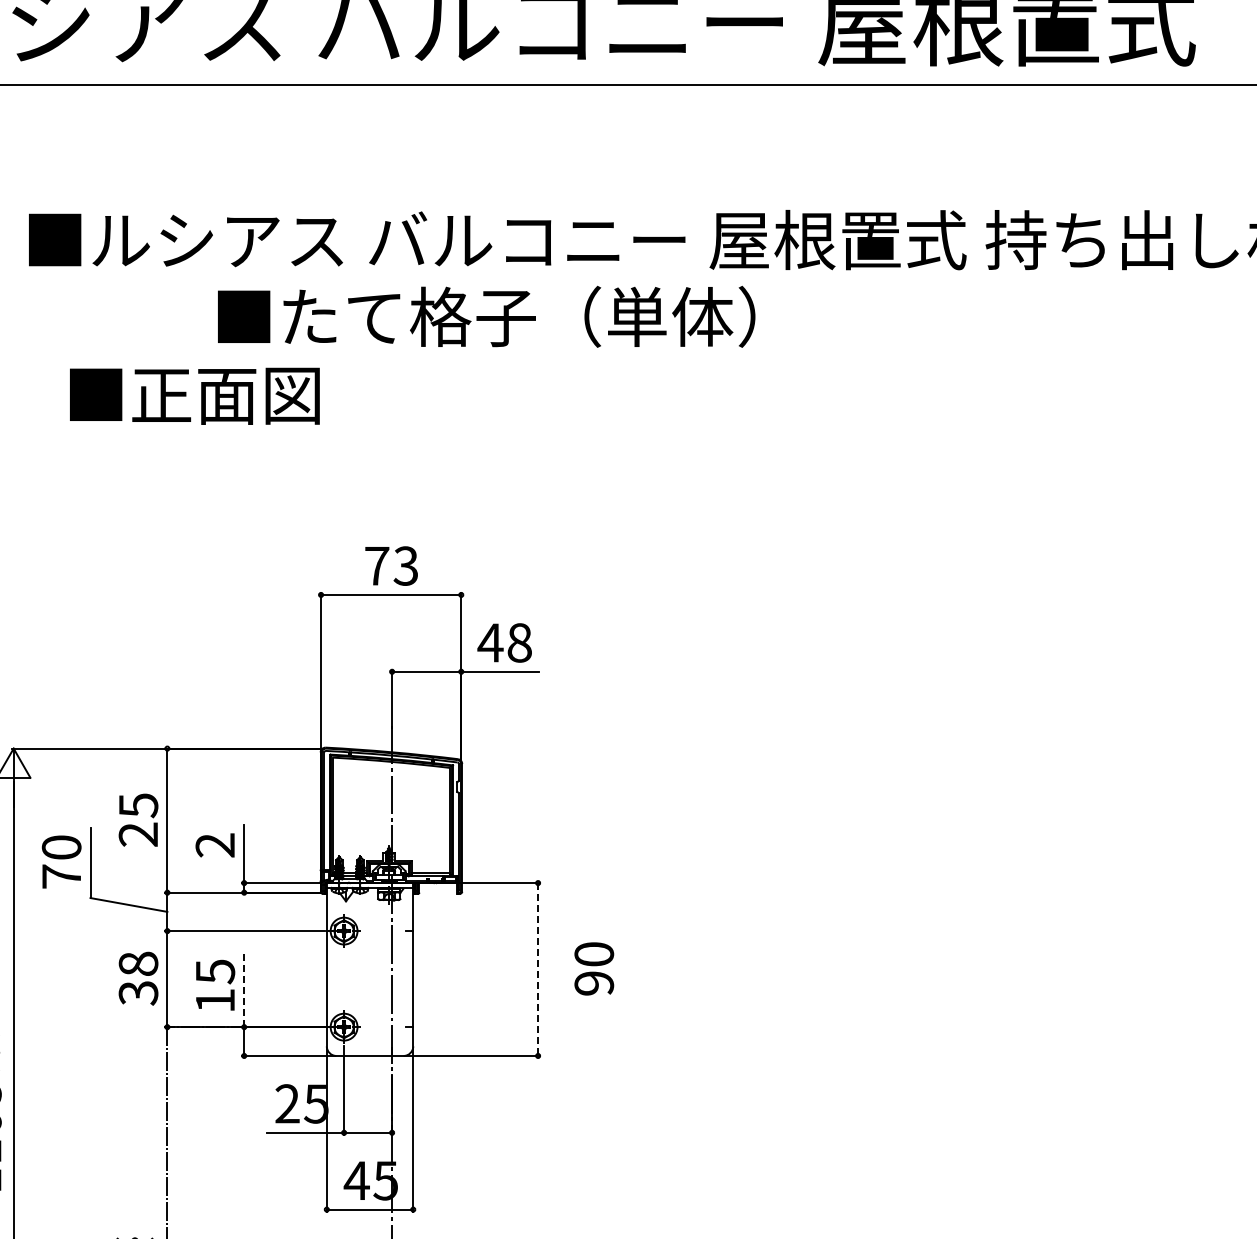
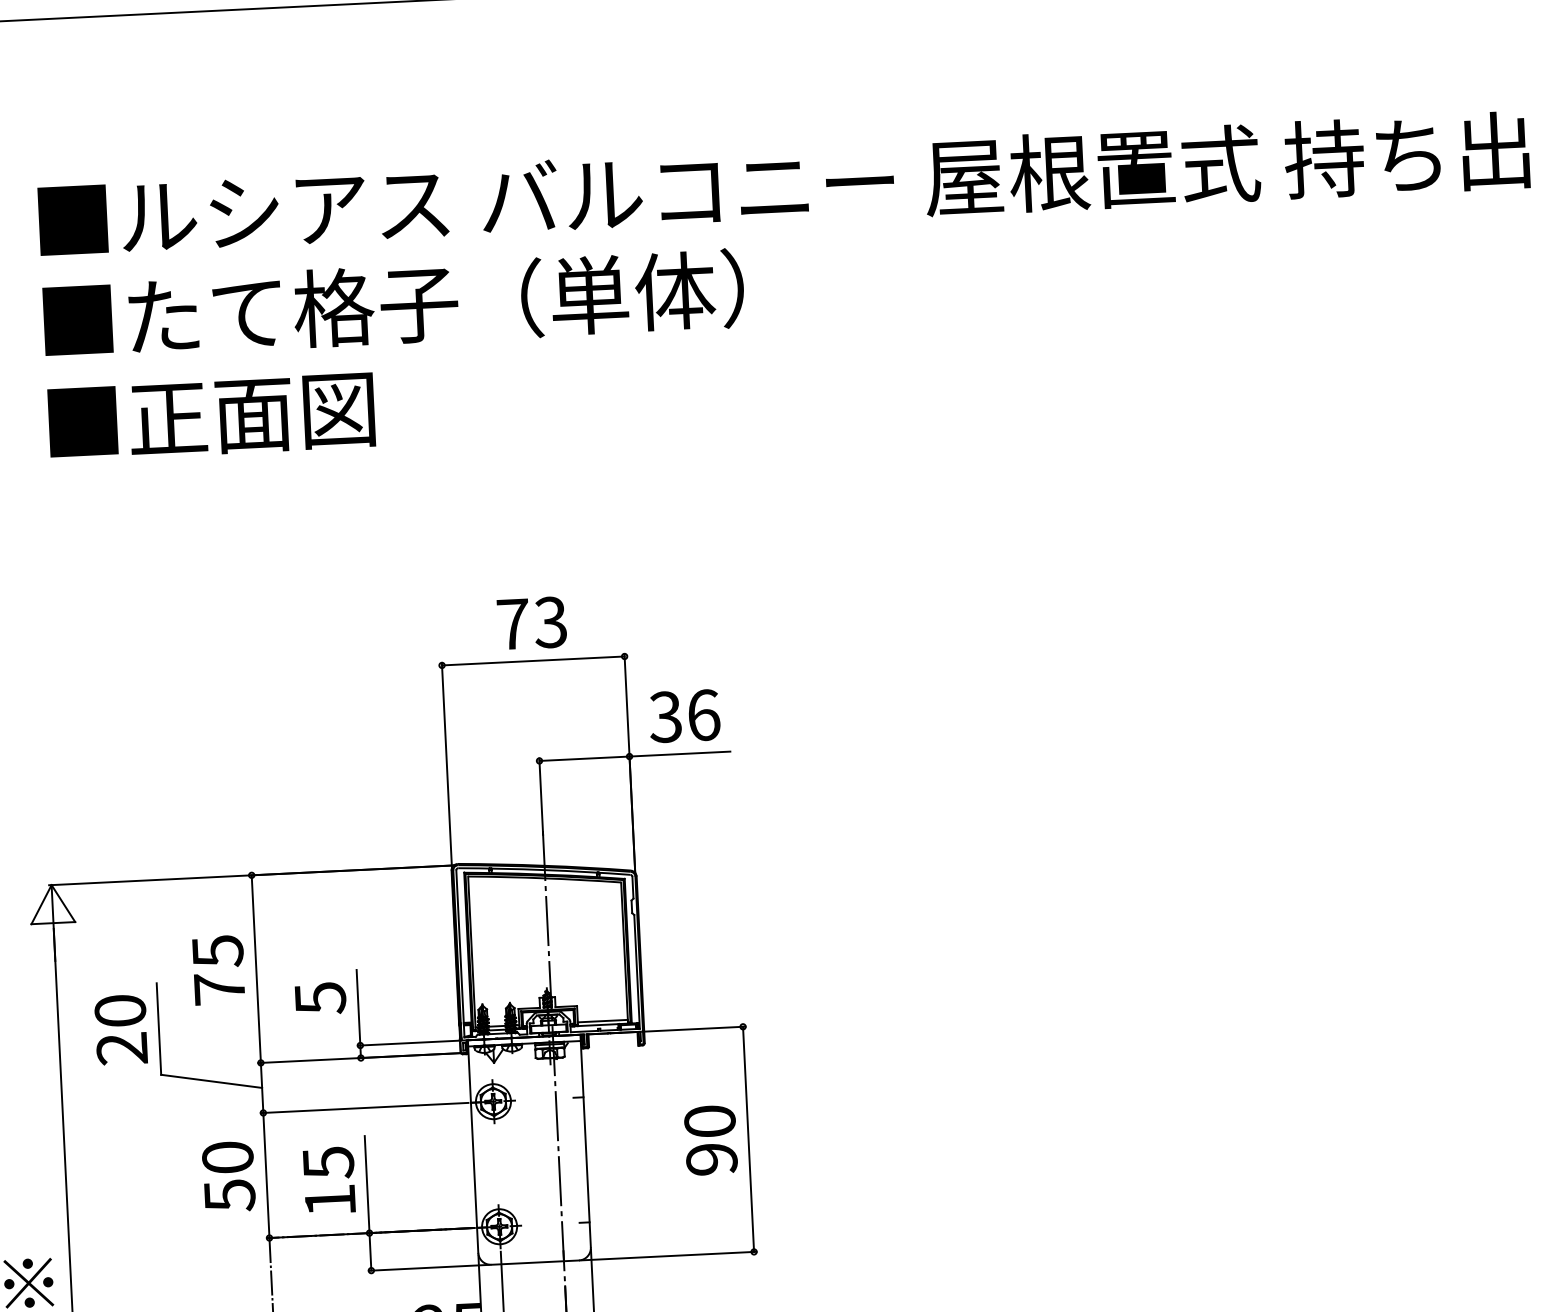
text: (486, 316) -> (393, 304), moved
text: (194, 395) -> (211, 416), moved
text: (504, 642) -> (683, 715), 48 -> 36
text: (137, 834) -> (218, 989), 25 -> 75
text: (215, 845) -> (320, 998), 2 -> 5
text: (60, 876) -> (120, 1048), 70 -> 20
text: (594, 968) -> (711, 1139), moved
line: (538, 970) -> (749, 1140), dashed -> solid
text: (138, 978) -> (228, 1176), 38 -> 50
line: (244, 989) -> (367, 1184), dashed -> solid

